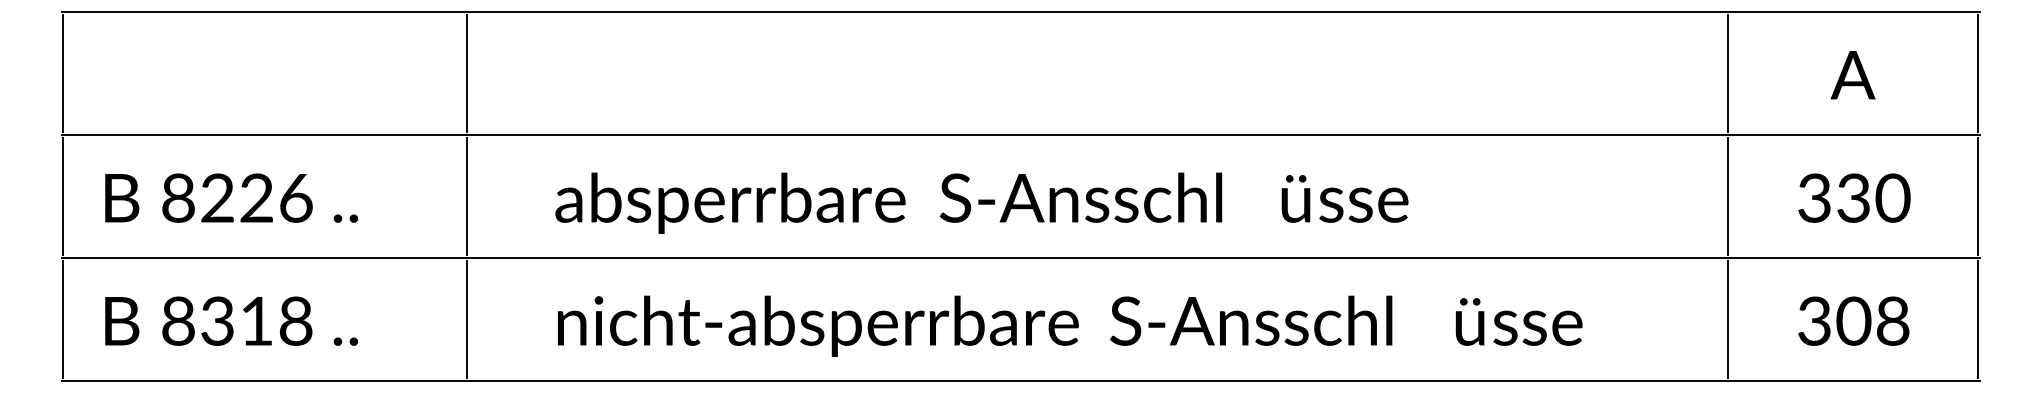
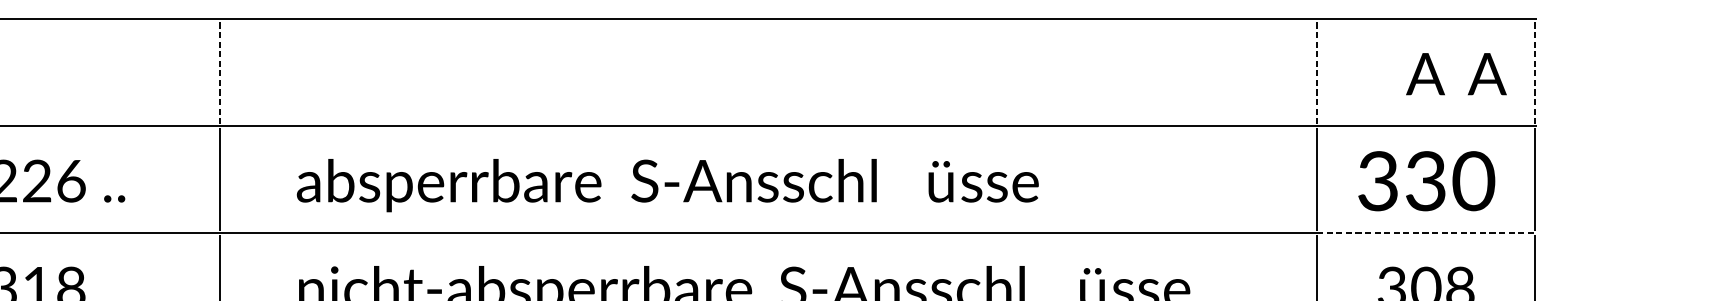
line: (467, 72) -> (220, 71), solid -> dashed
line: (1728, 72) -> (1317, 71), solid -> dashed
line: (1978, 72) -> (1534, 71), solid -> dashed
part: (1923, 75) -> (1486, 74), added
part: (1854, 197) -> (1426, 180), size x1.4
line: (1855, 258) -> (1427, 233), solid -> dashed

